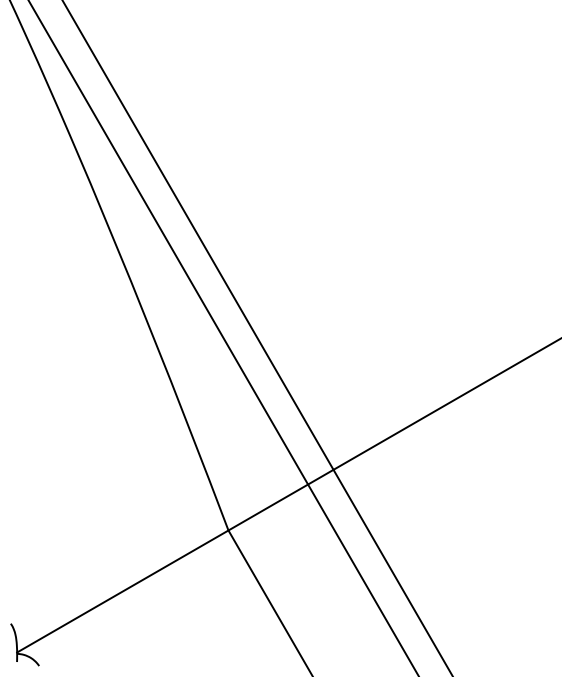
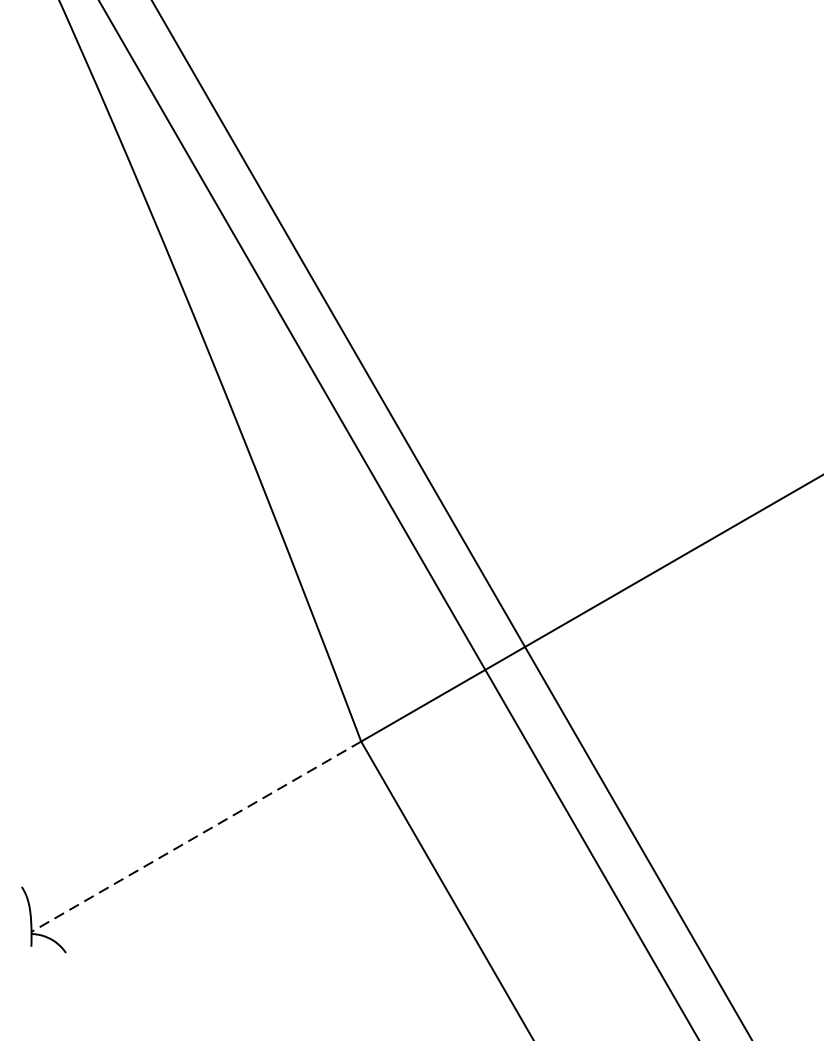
line: (122, 591) -> (195, 836), solid -> dashed

